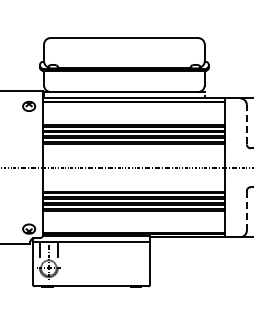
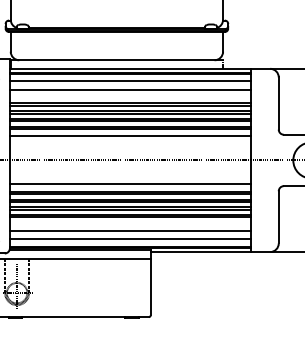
line: (134, 108) -> (130, 82), added
line: (134, 114) -> (130, 90), added
line: (246, 124) -> (278, 103), dashed -> solid
line: (134, 149) -> (130, 136), added
line: (134, 185) -> (130, 183), added
line: (246, 210) -> (278, 216), dashed -> solid
line: (134, 220) -> (130, 230), added
line: (134, 227) -> (130, 239), added

